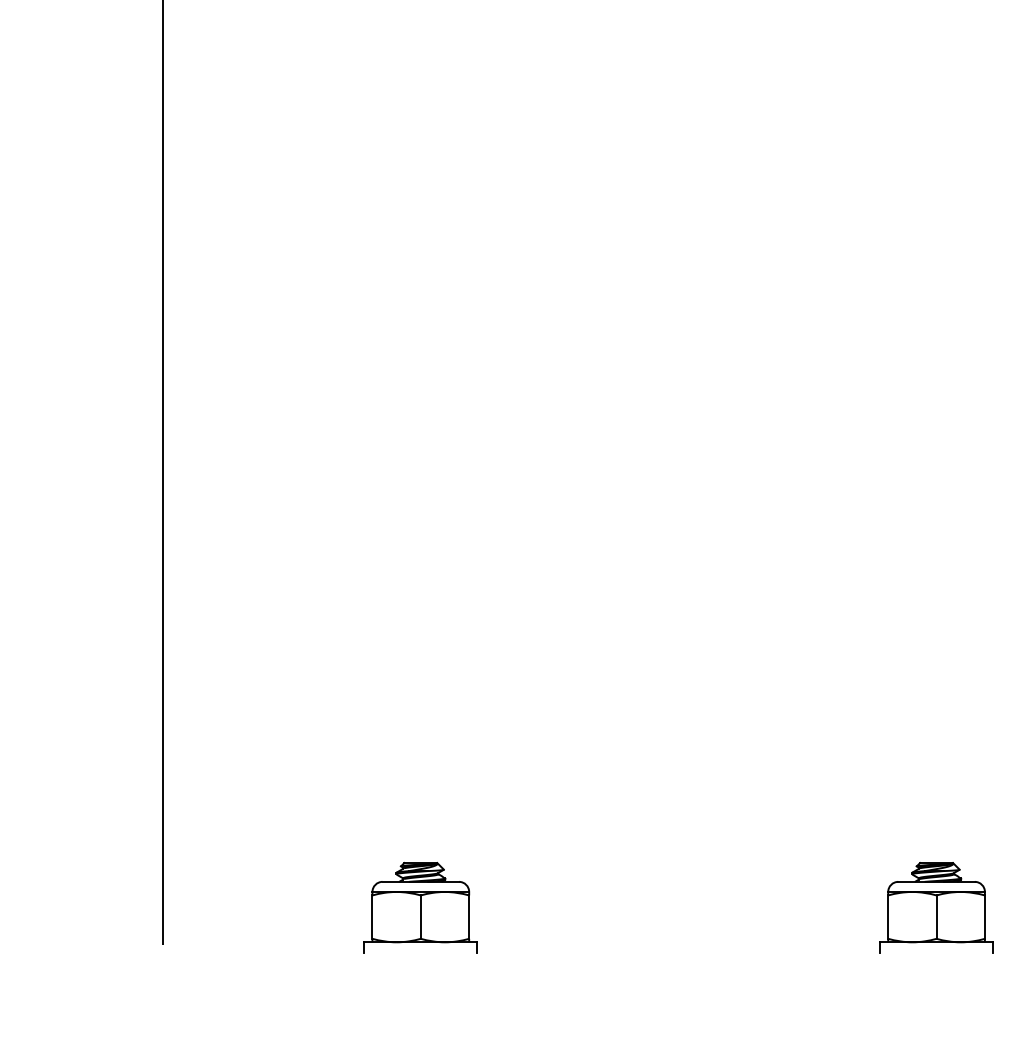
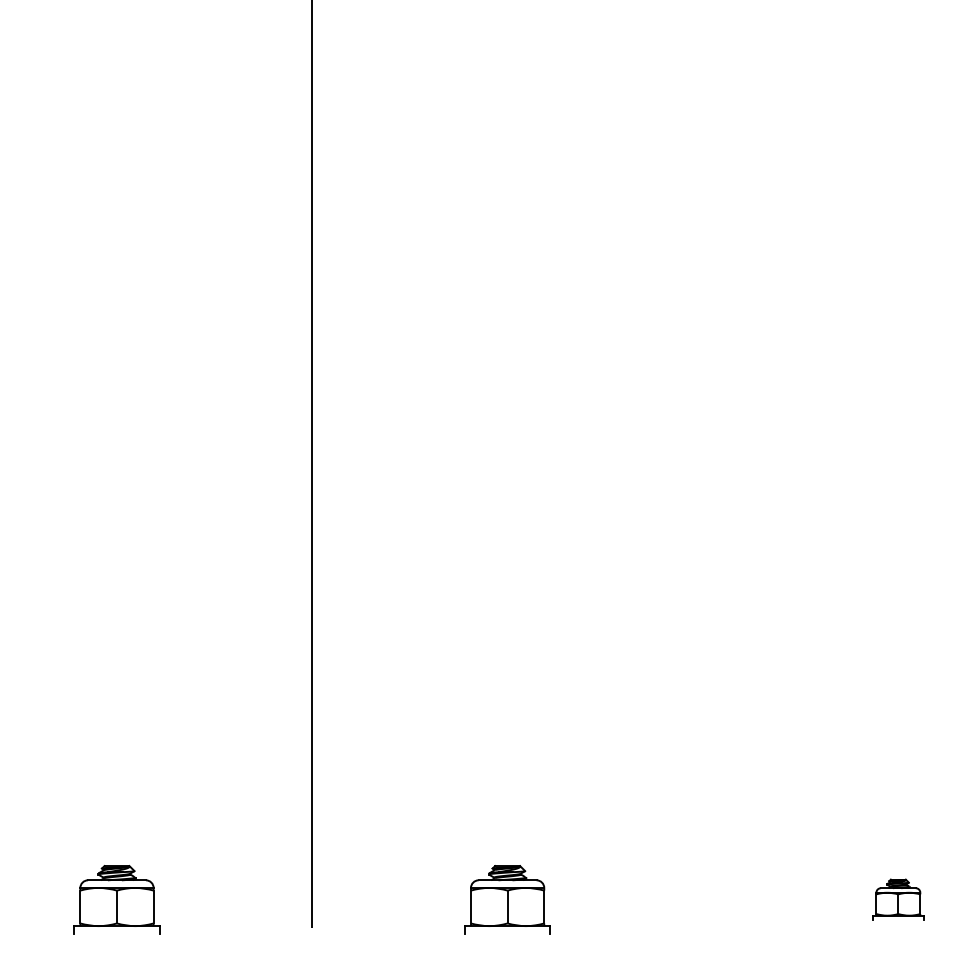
part: (936, 907) -> (898, 899), size x0.6

